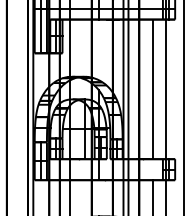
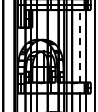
line: (153, 87) -> (79, 45), solid -> dashed

